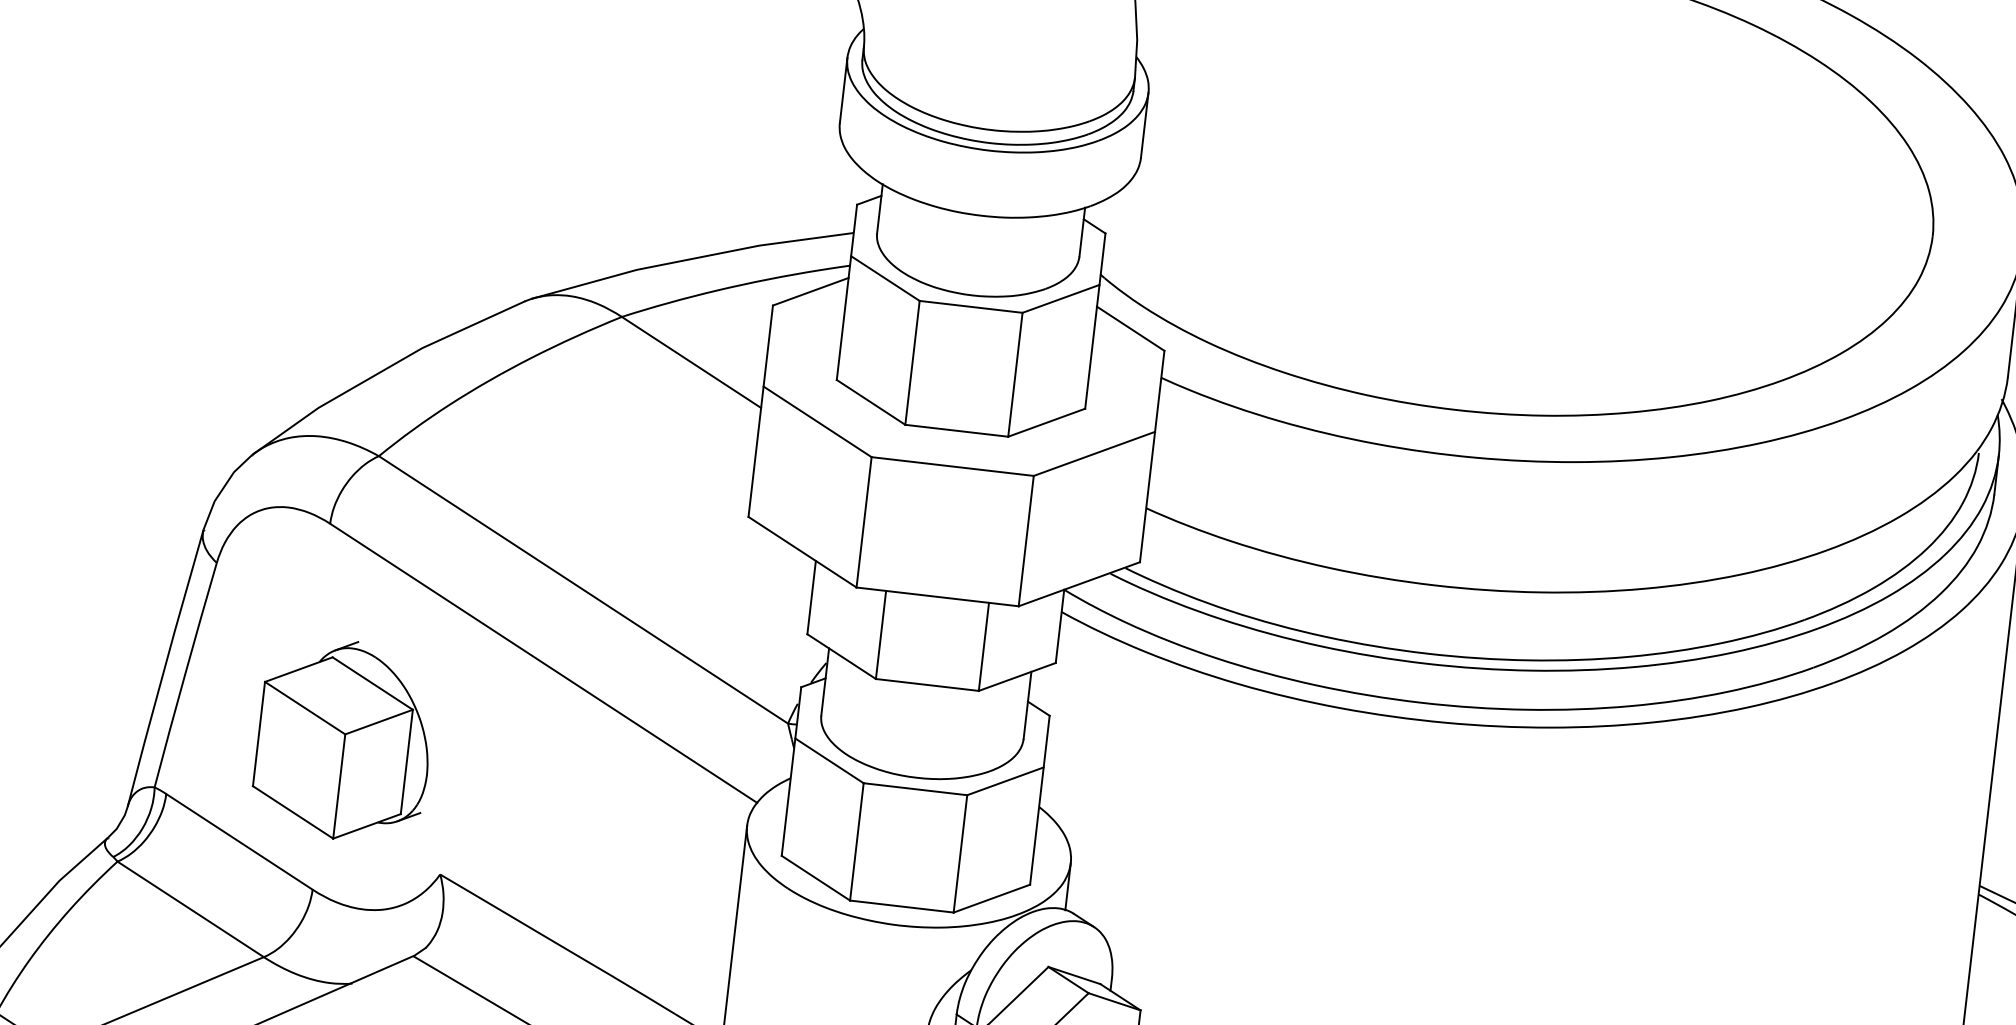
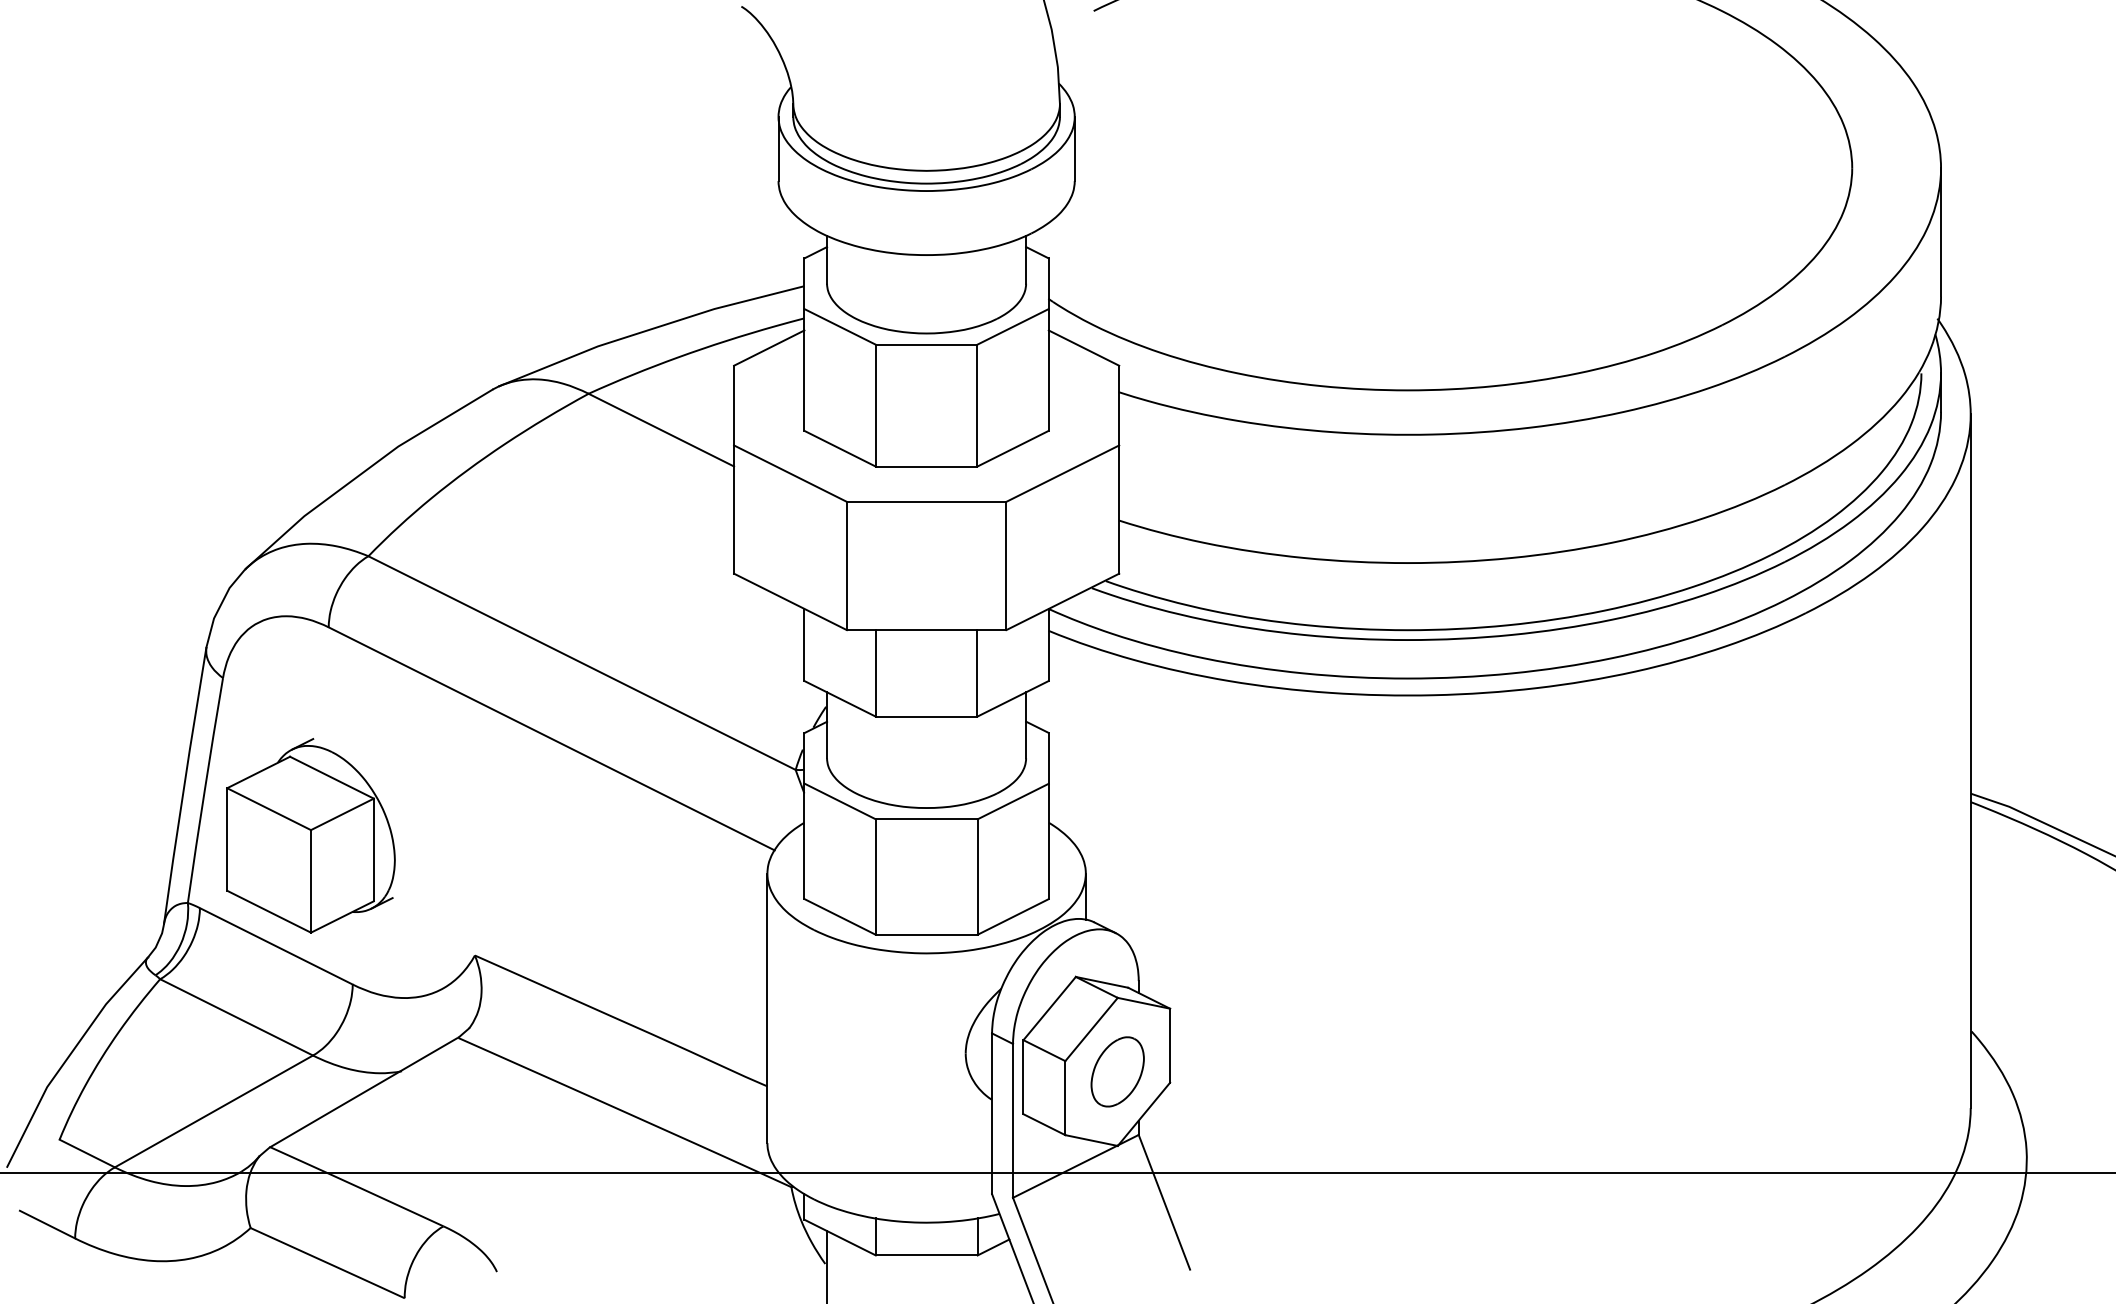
part: (344, 739) -> (310, 835), moved

